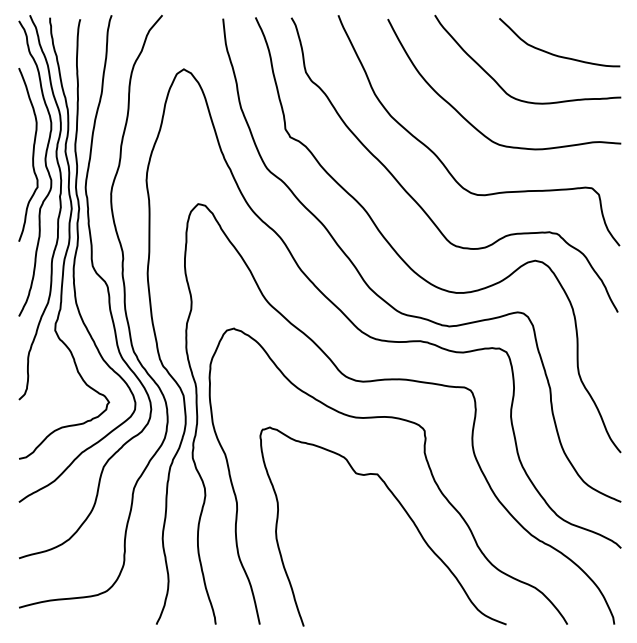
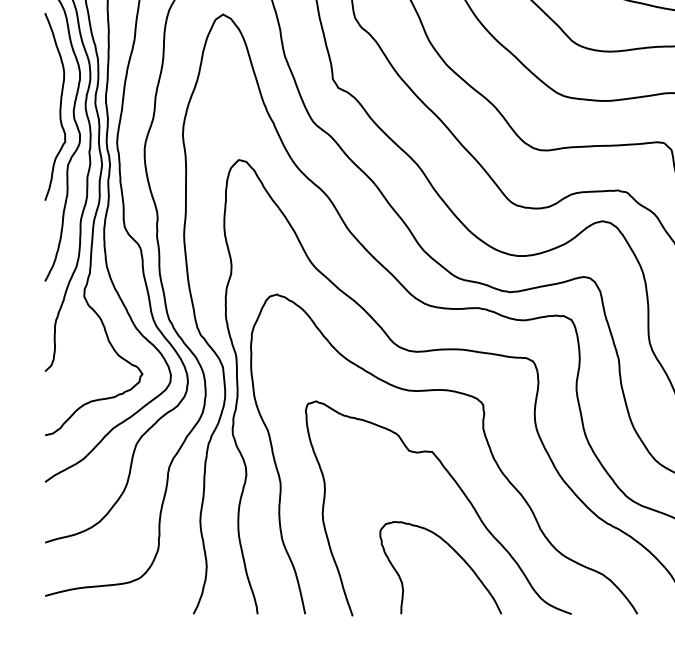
curve: (398, 567) -> (454, 552), added

